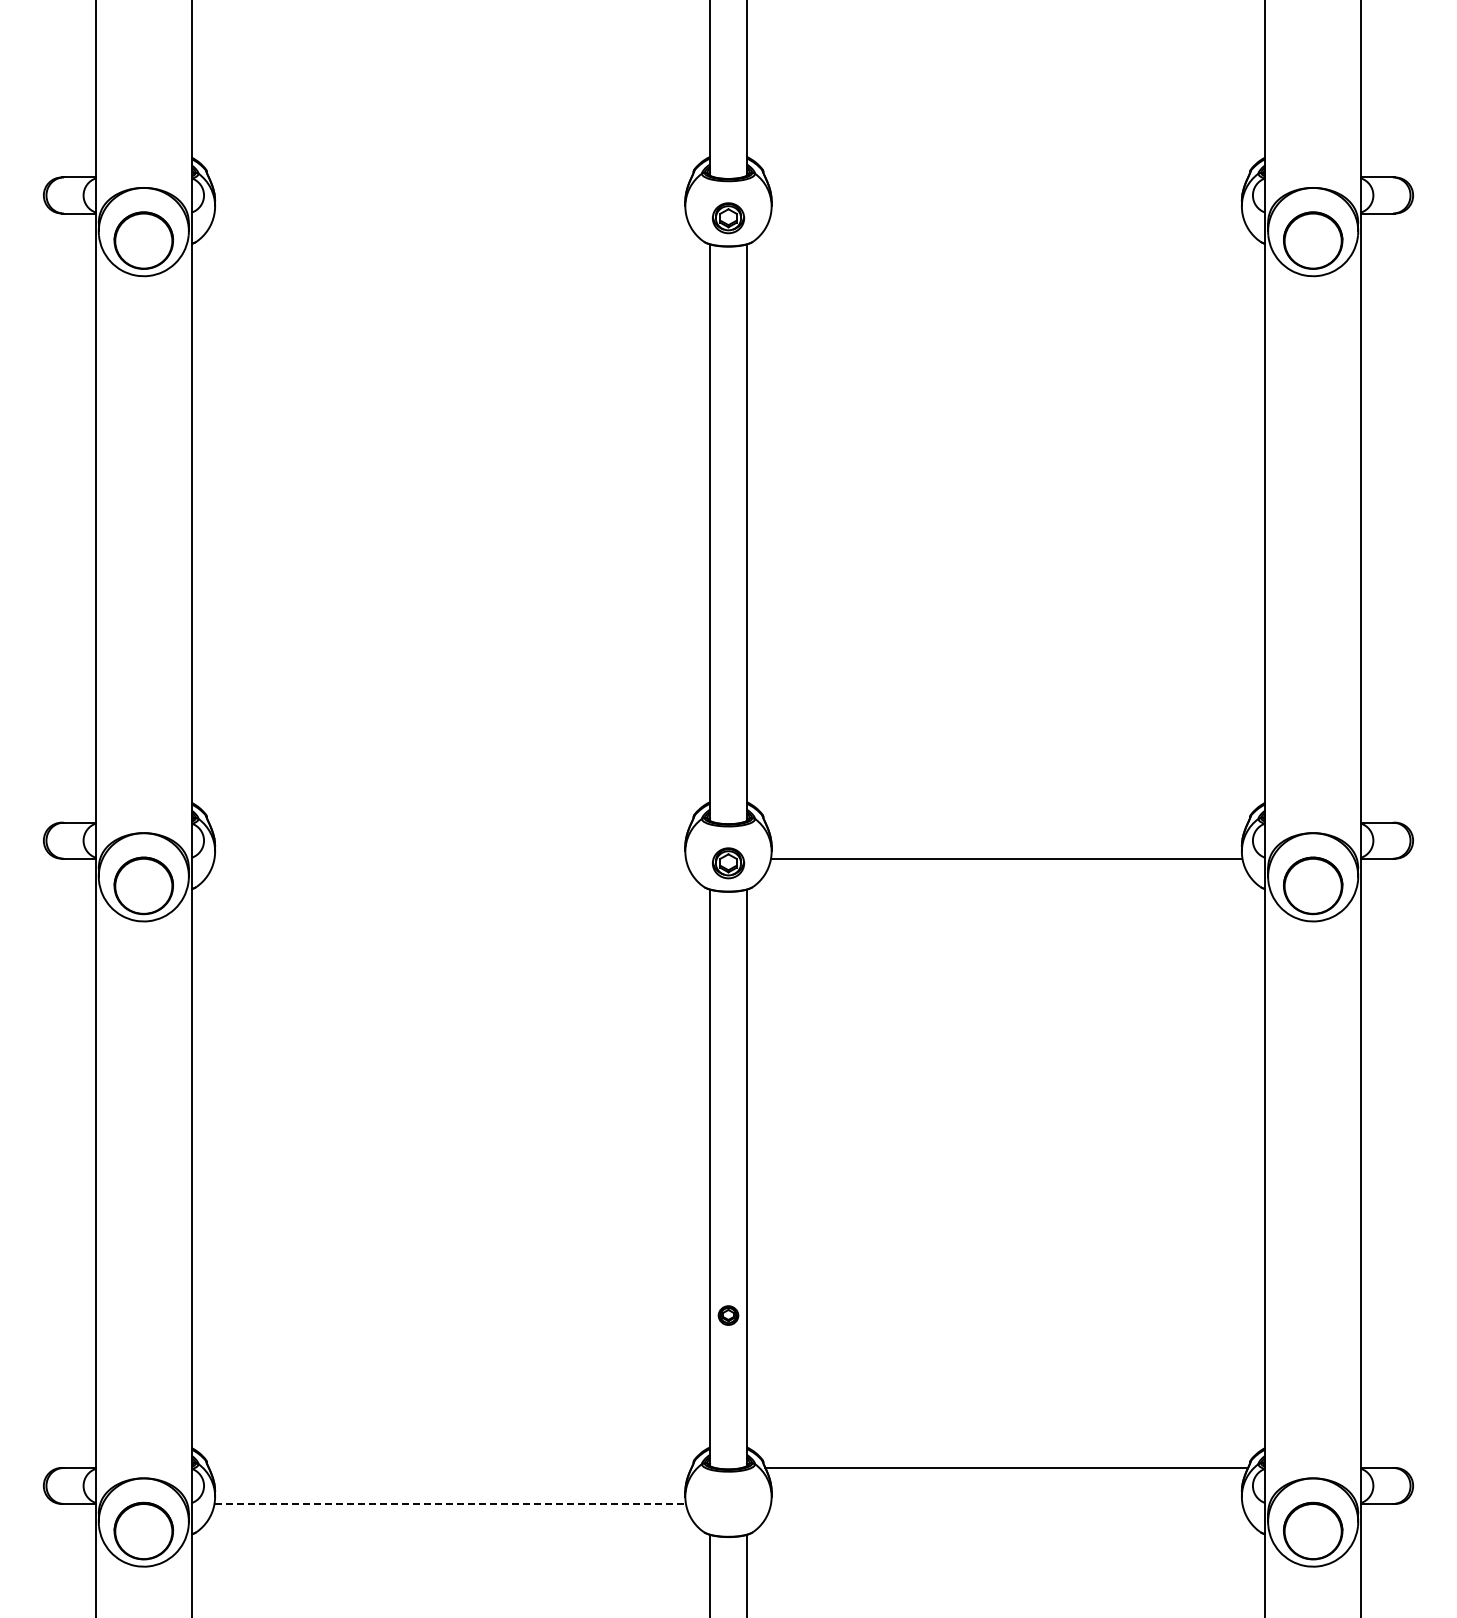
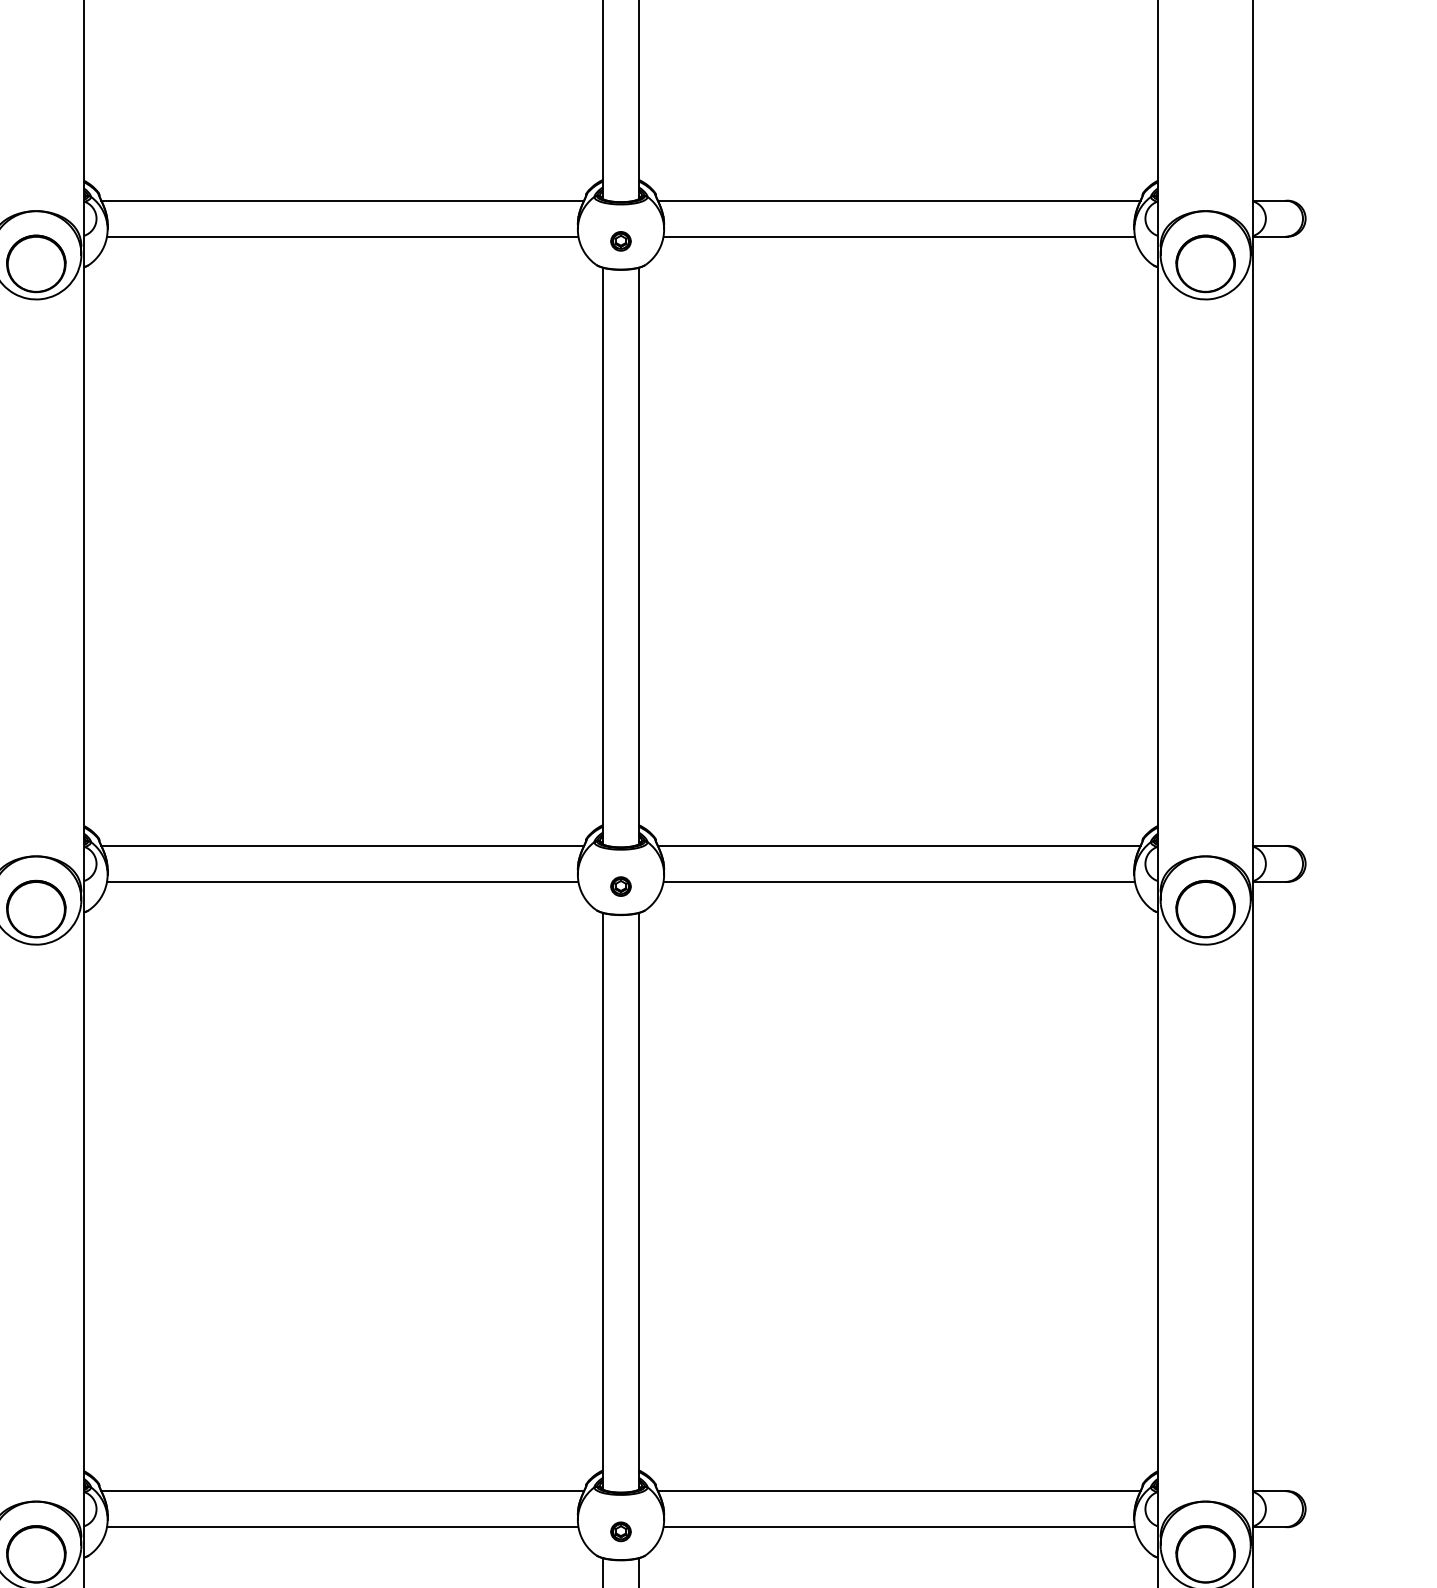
line: (449, 177) -> (342, 200), added
line: (1006, 177) -> (899, 200), added
line: (449, 213) -> (342, 236), added
line: (1006, 213) -> (899, 236), added
part: (728, 217) -> (621, 240), size x0.62
line: (449, 822) -> (342, 845), added
line: (1006, 822) -> (899, 845), added
line: (449, 858) -> (342, 881), added
part: (728, 863) -> (621, 886), size x0.62
part: (728, 1315) -> (621, 1531), moved
line: (449, 1467) -> (342, 1490), added
line: (450, 1503) -> (343, 1526), dashed -> solid
line: (1006, 1503) -> (899, 1526), added

